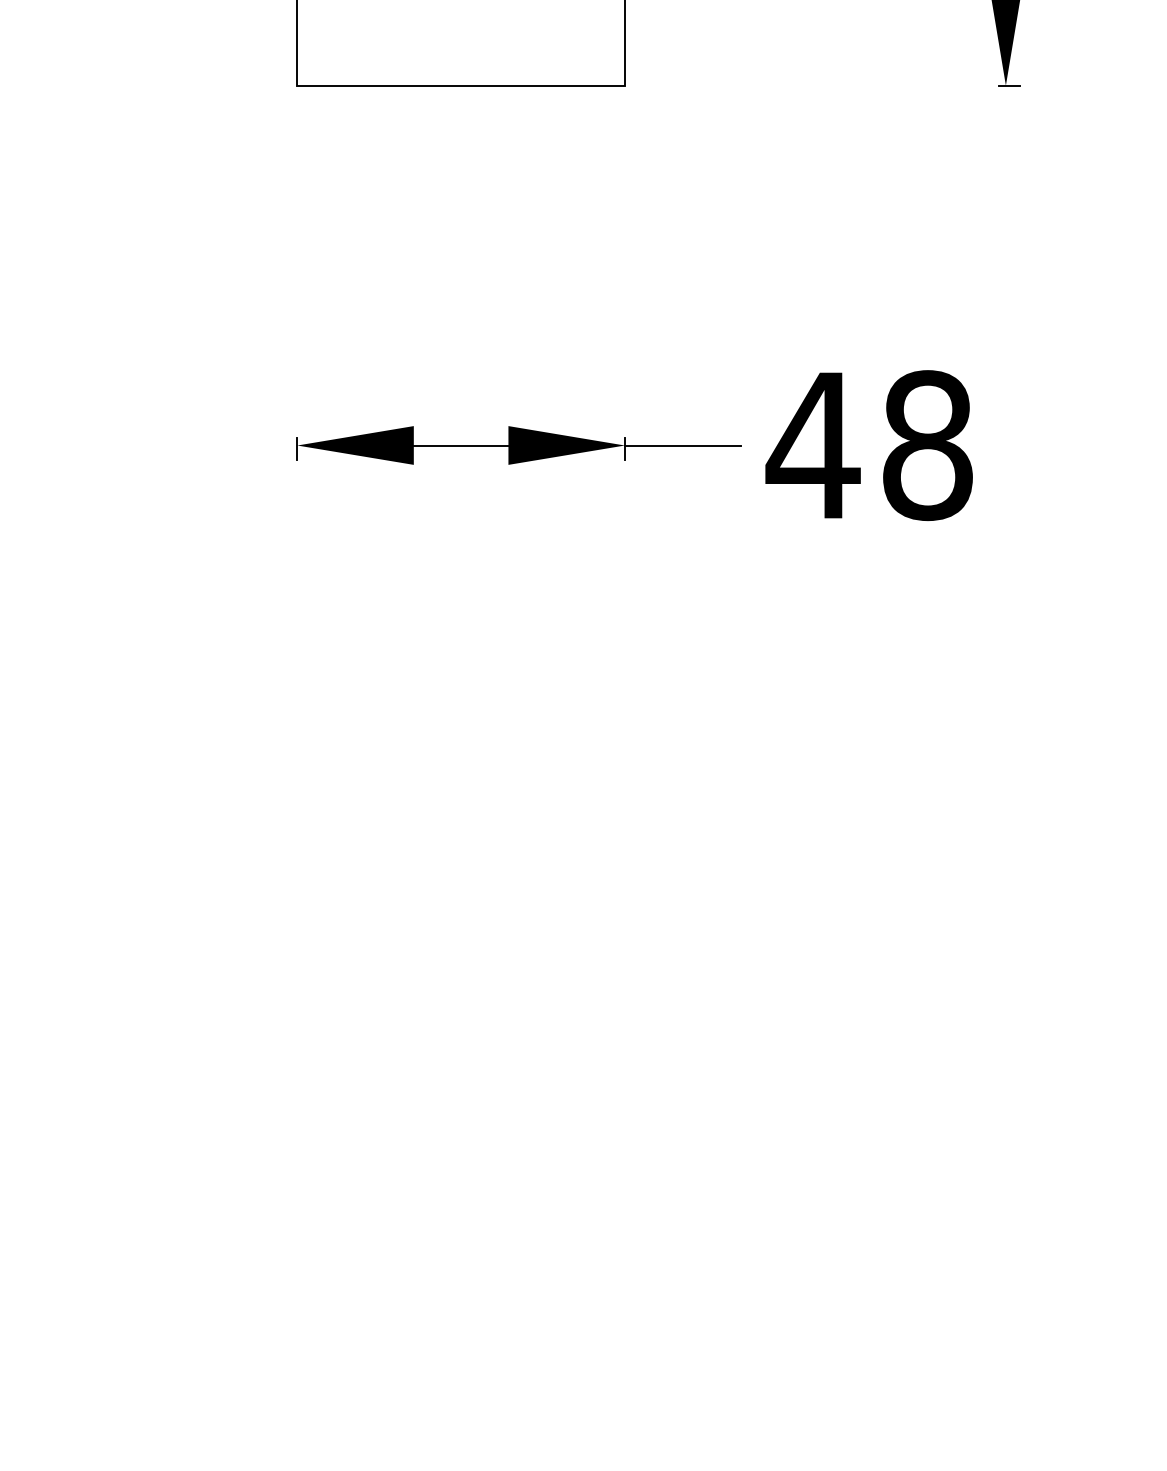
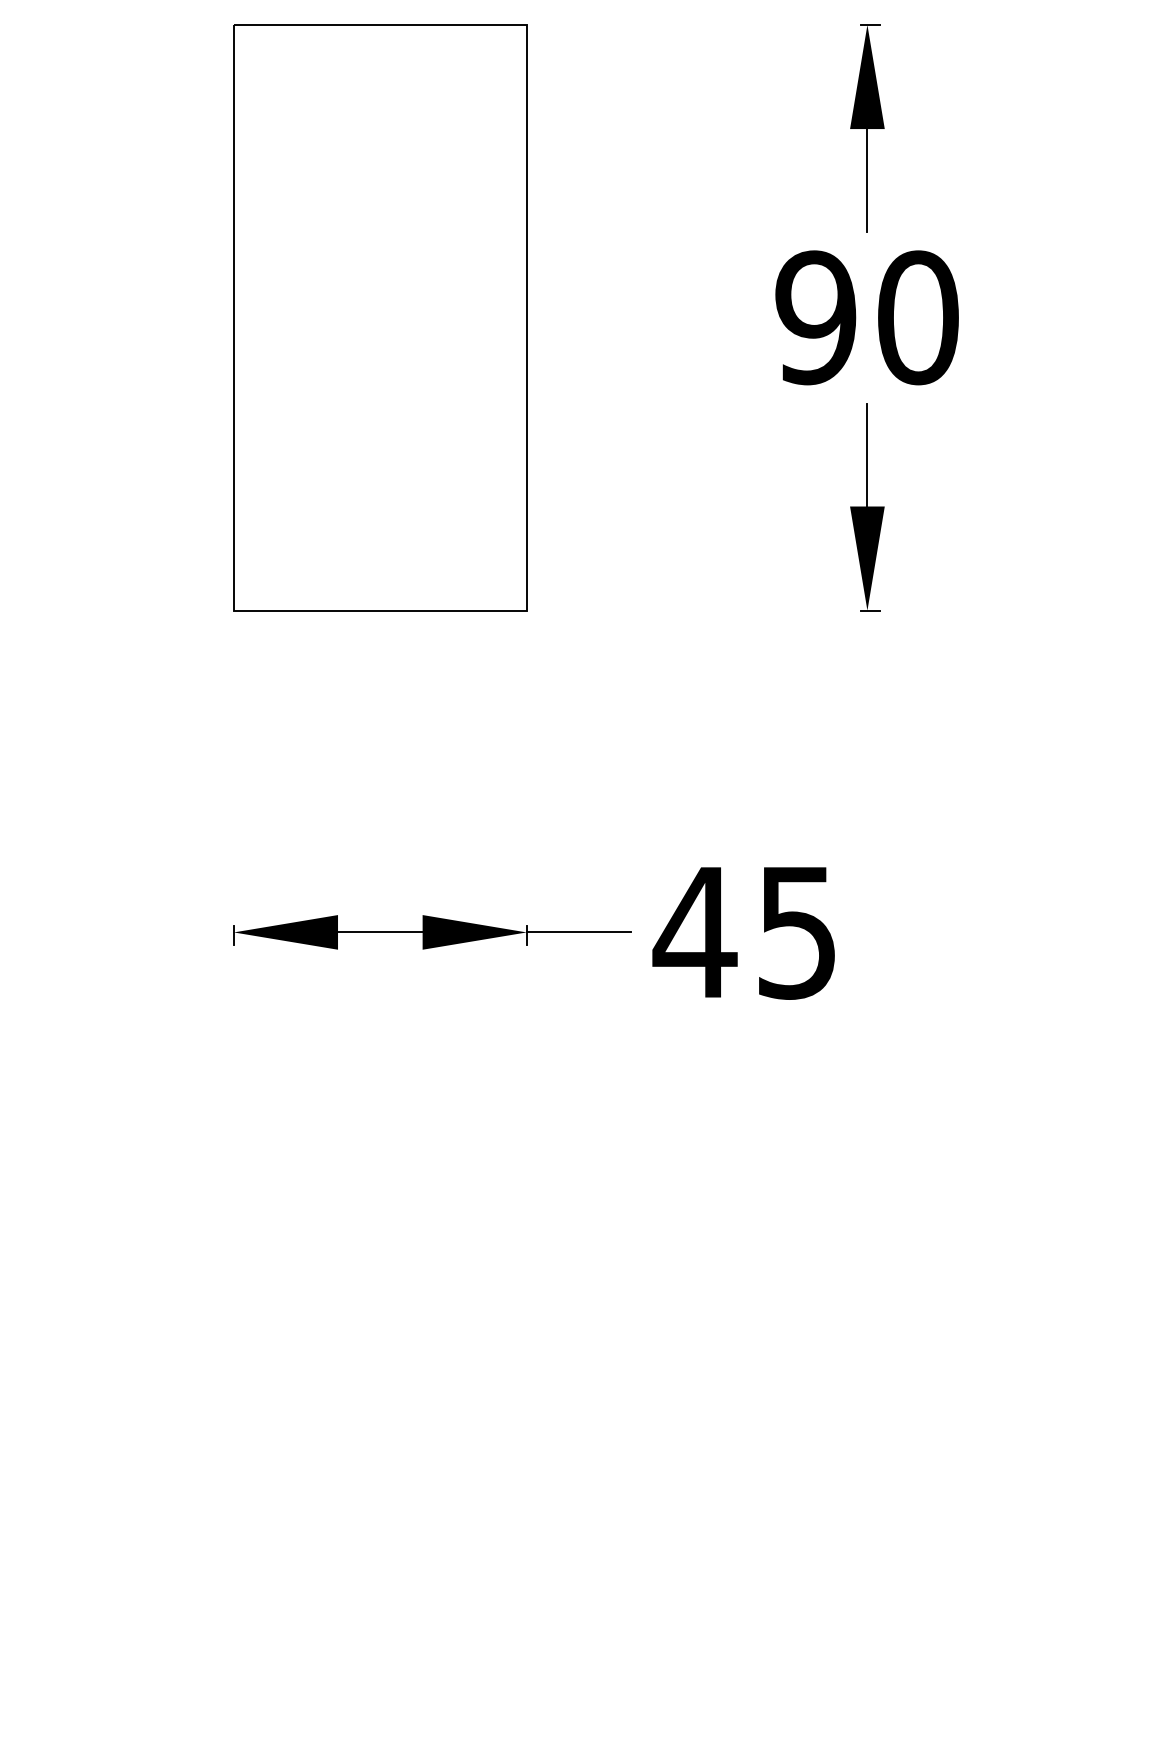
text: (927, 445) -> (797, 932), 48 -> 45

